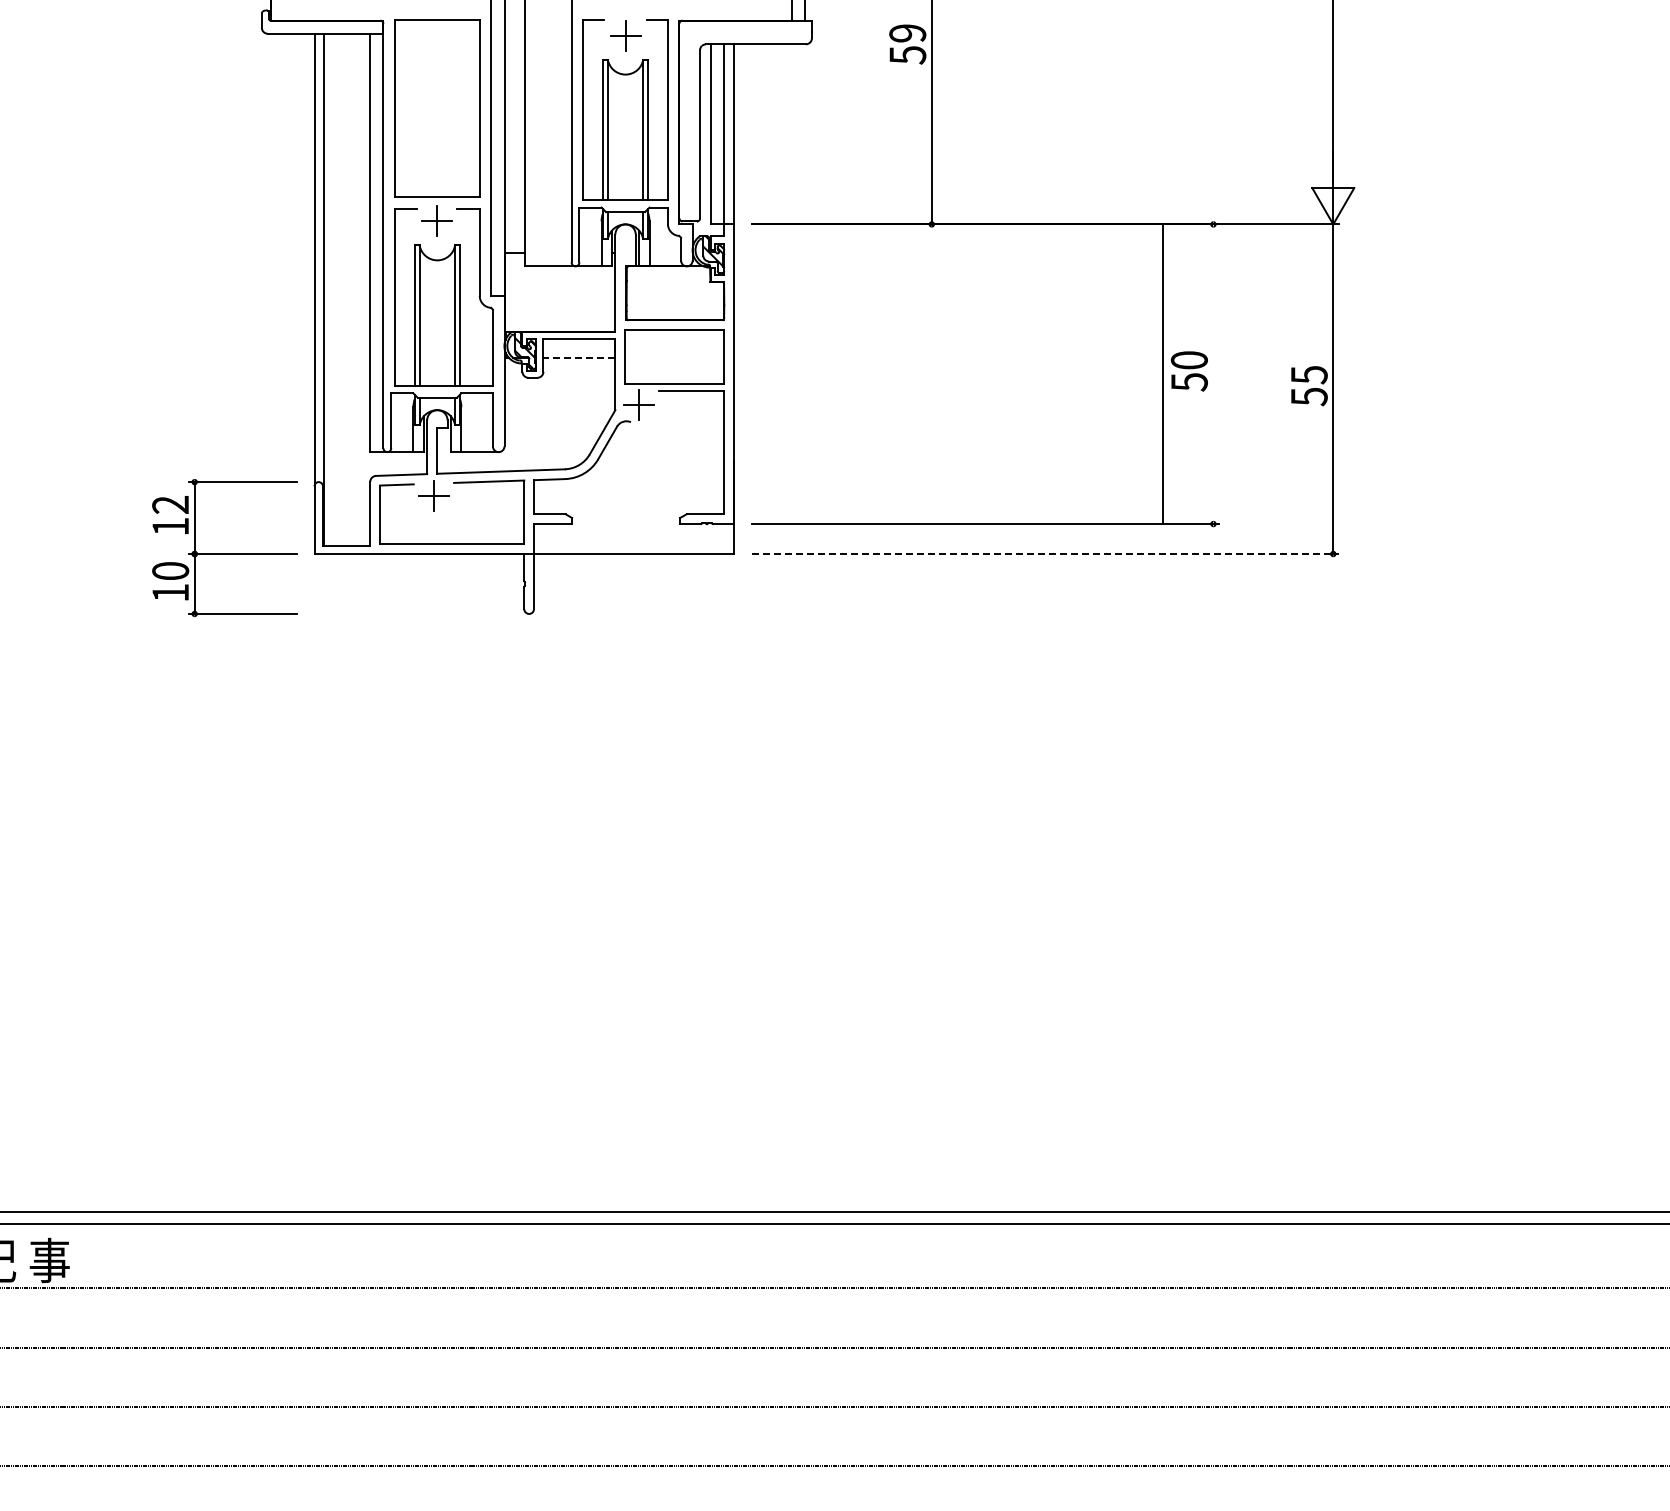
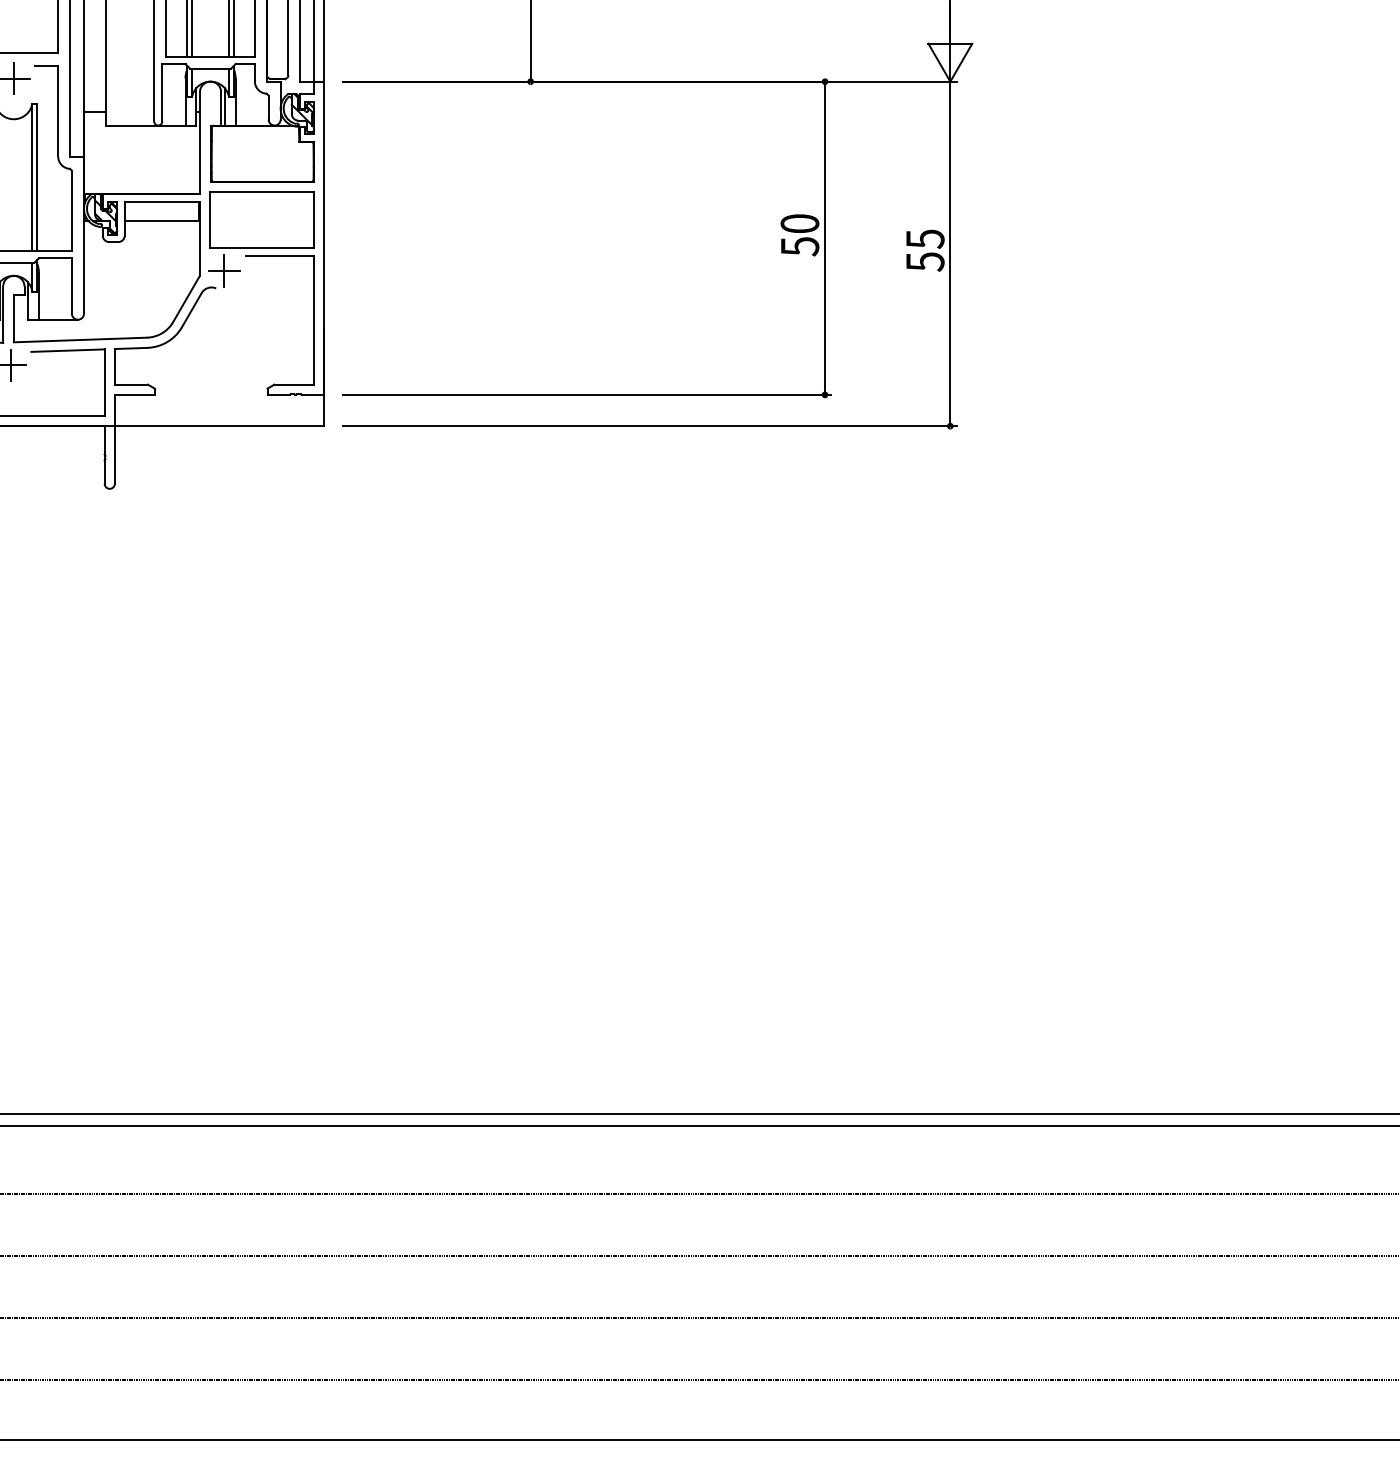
line: (579, 358) -> (162, 221), dashed -> solid
line: (1163, 374) -> (825, 238), moved
line: (1045, 554) -> (649, 426), dashed -> solid

